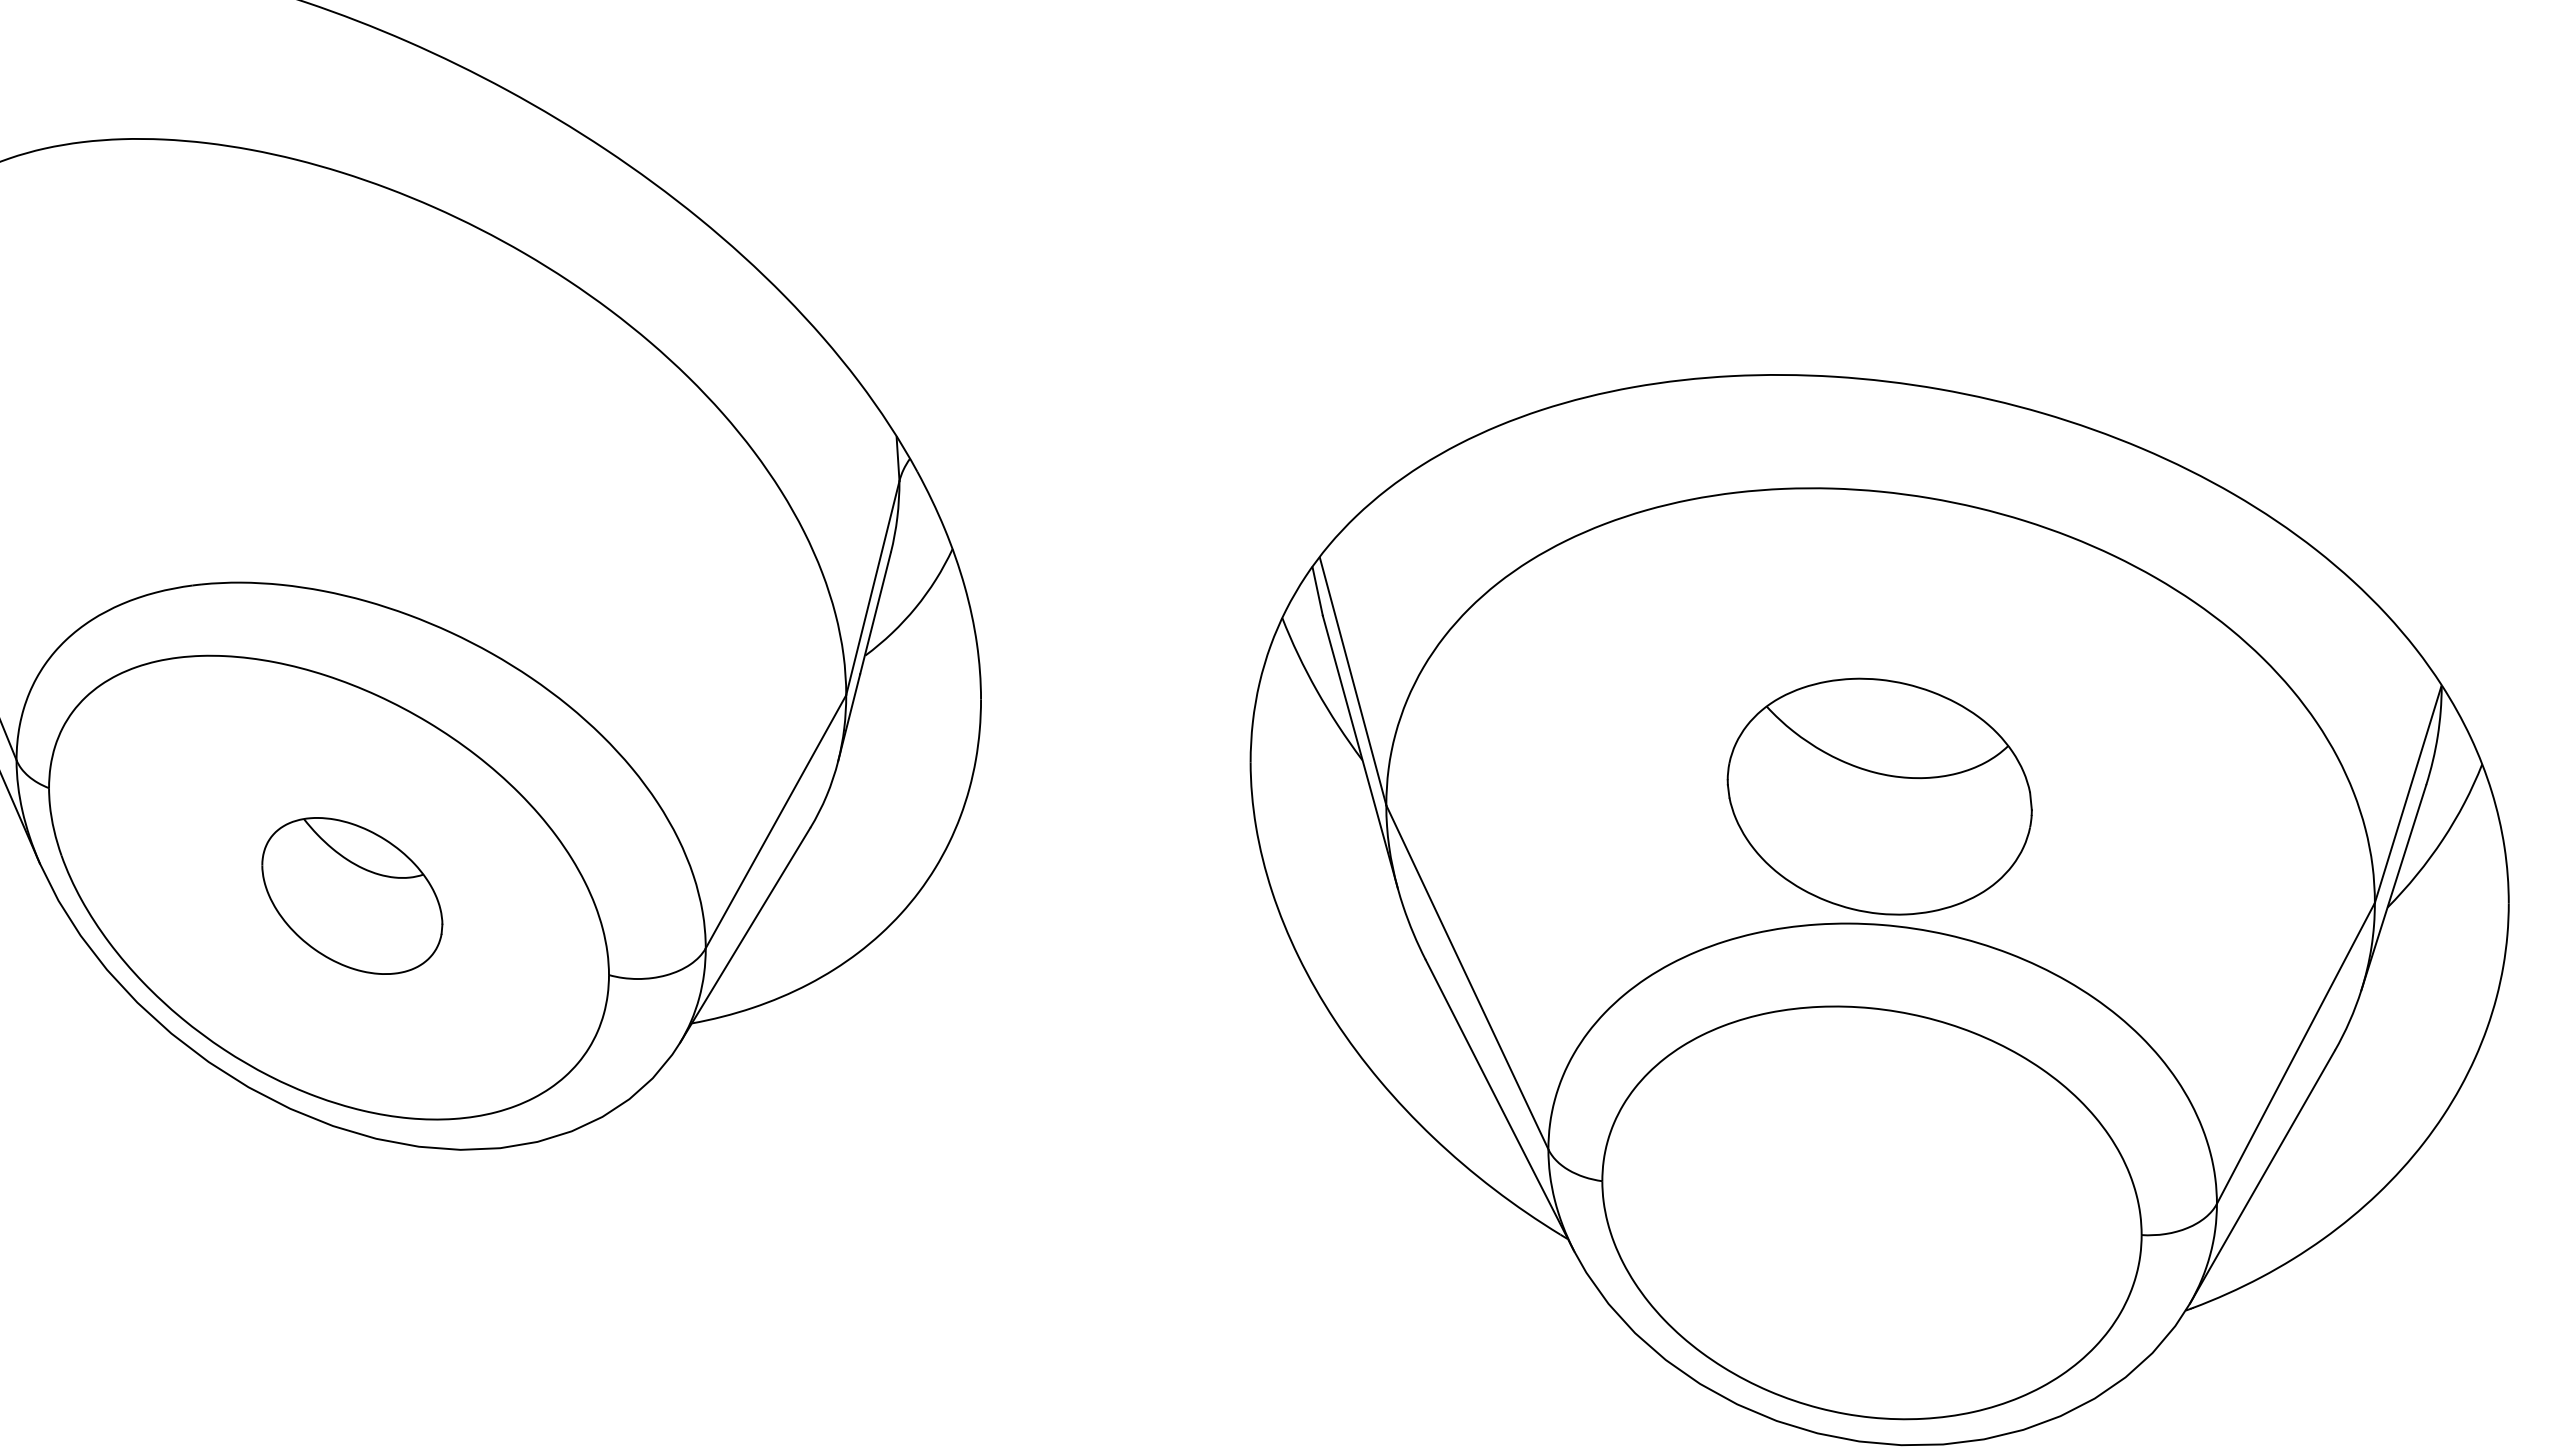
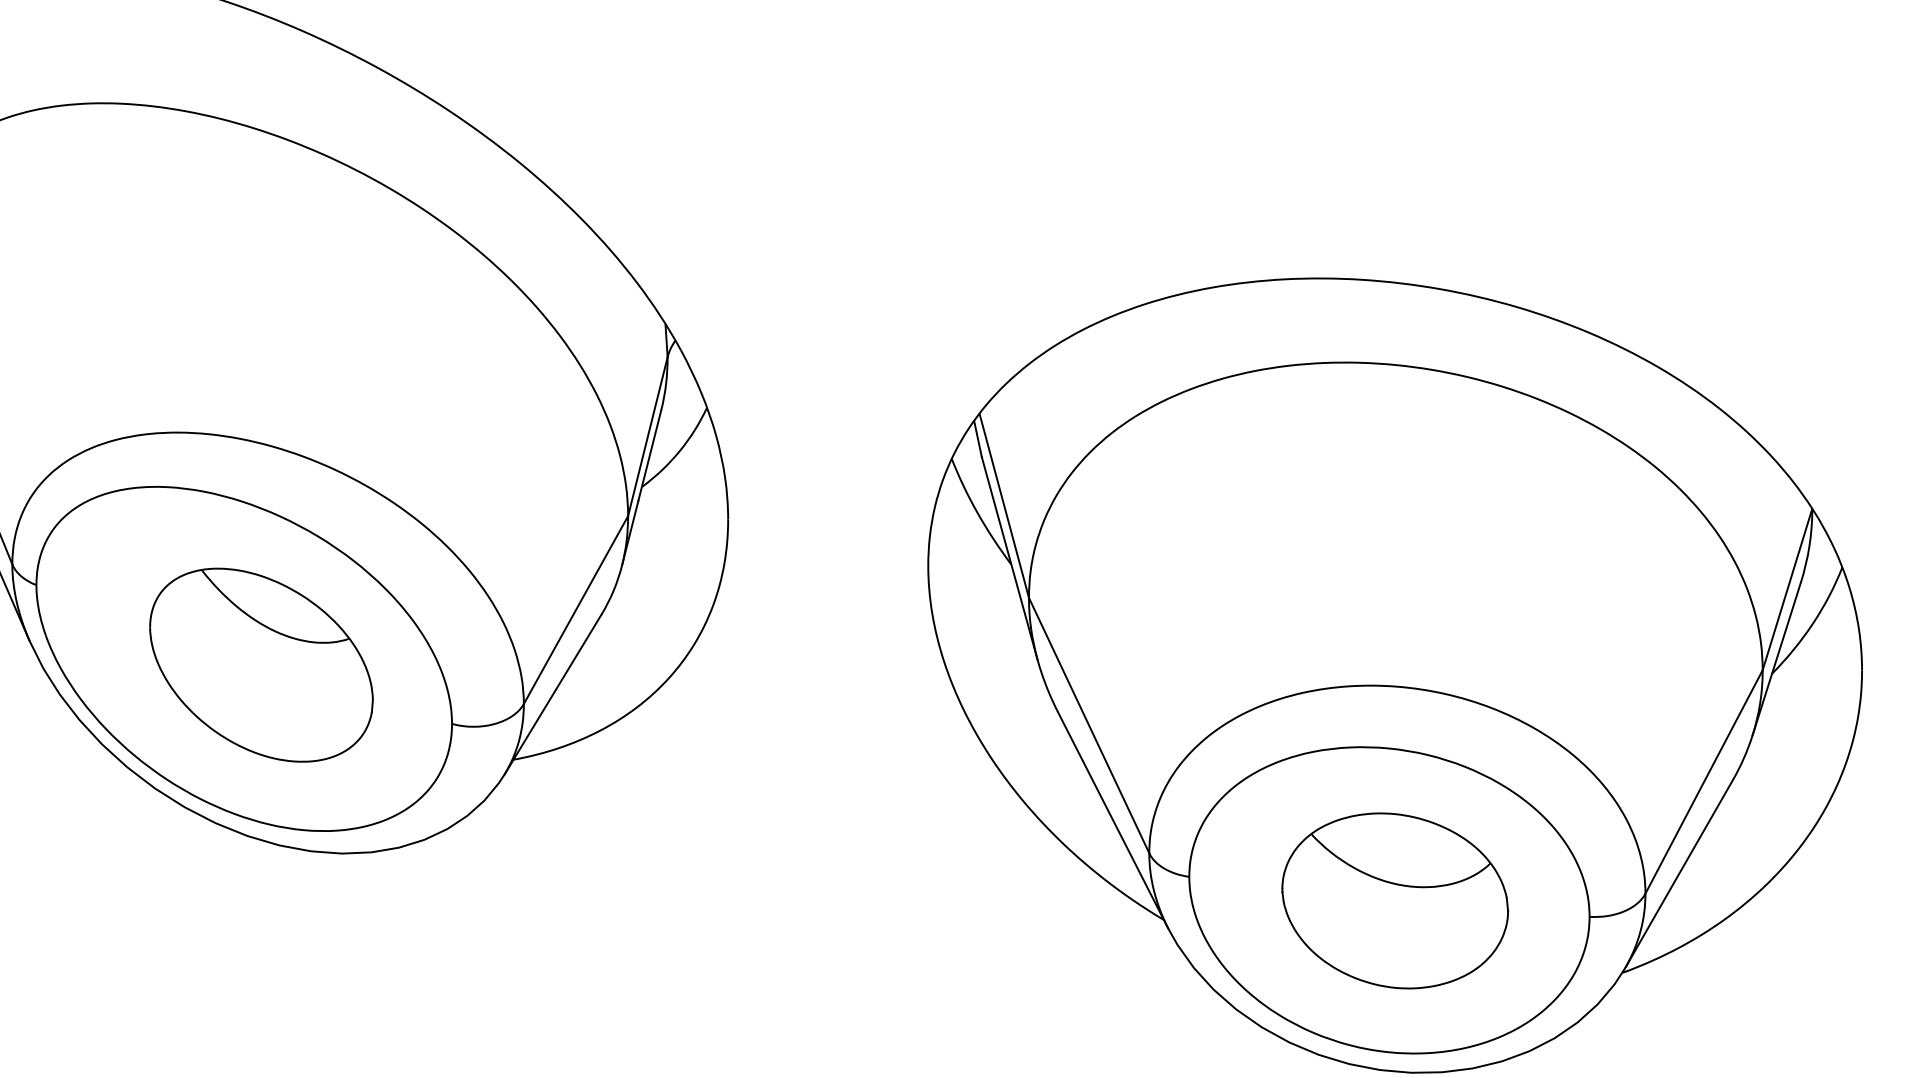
part: (1879, 796) -> (1395, 900), moved
part: (352, 895) -> (261, 664), size x1.67

